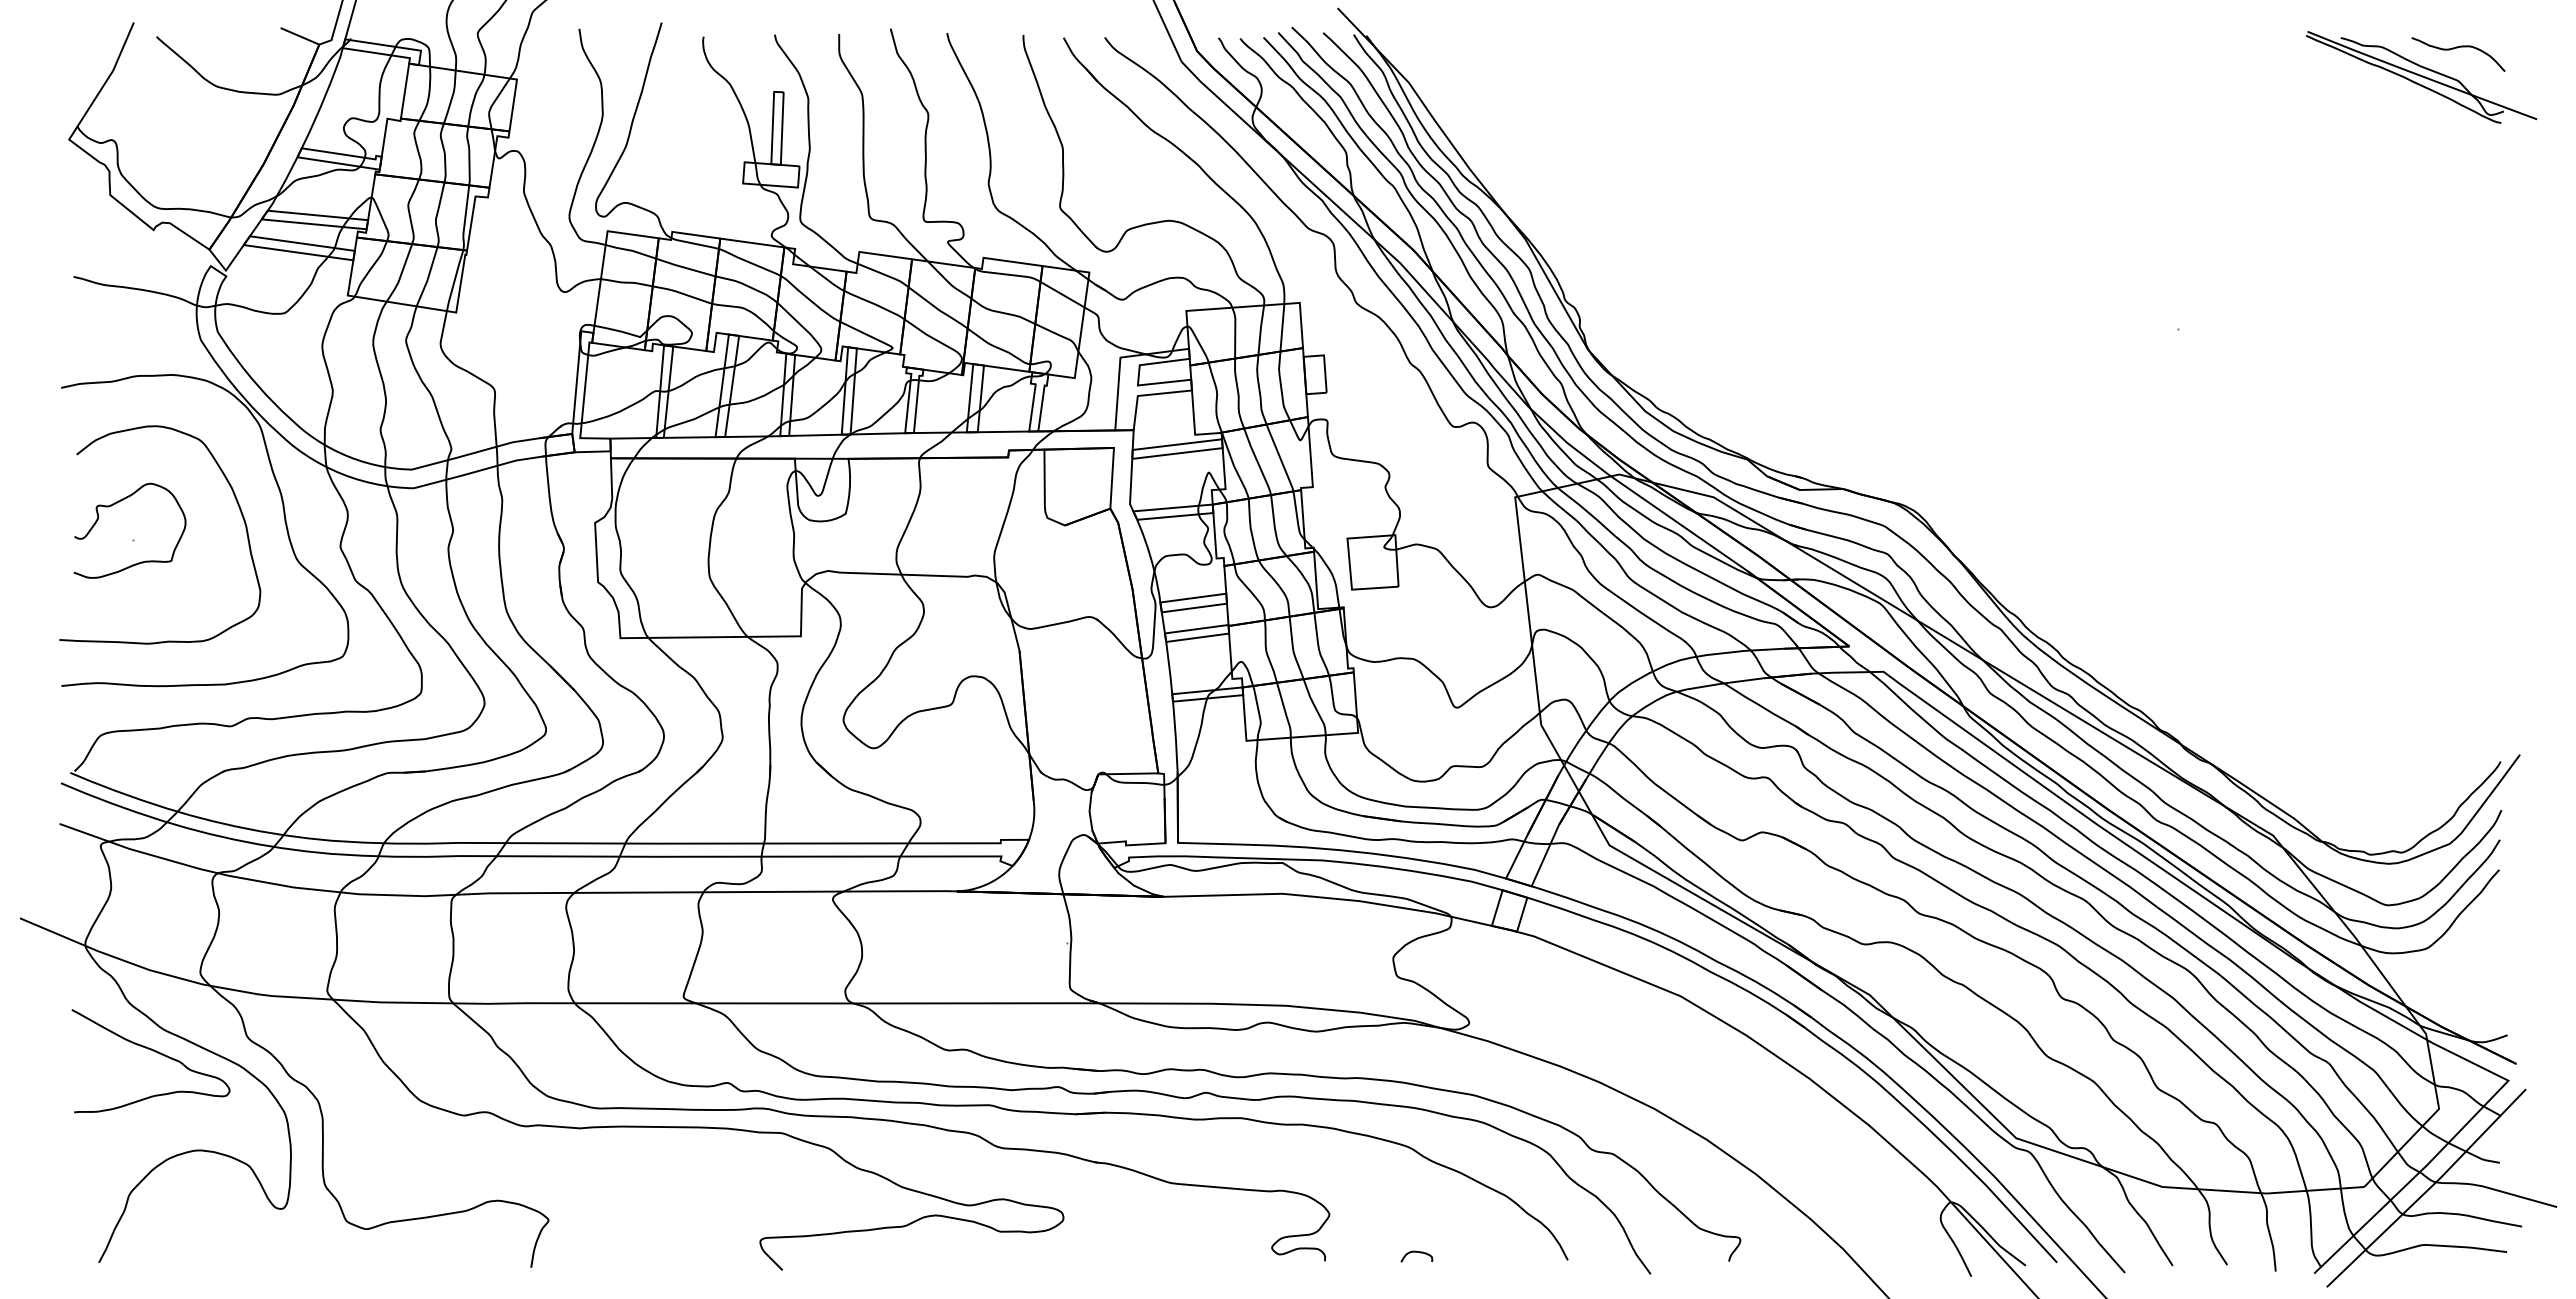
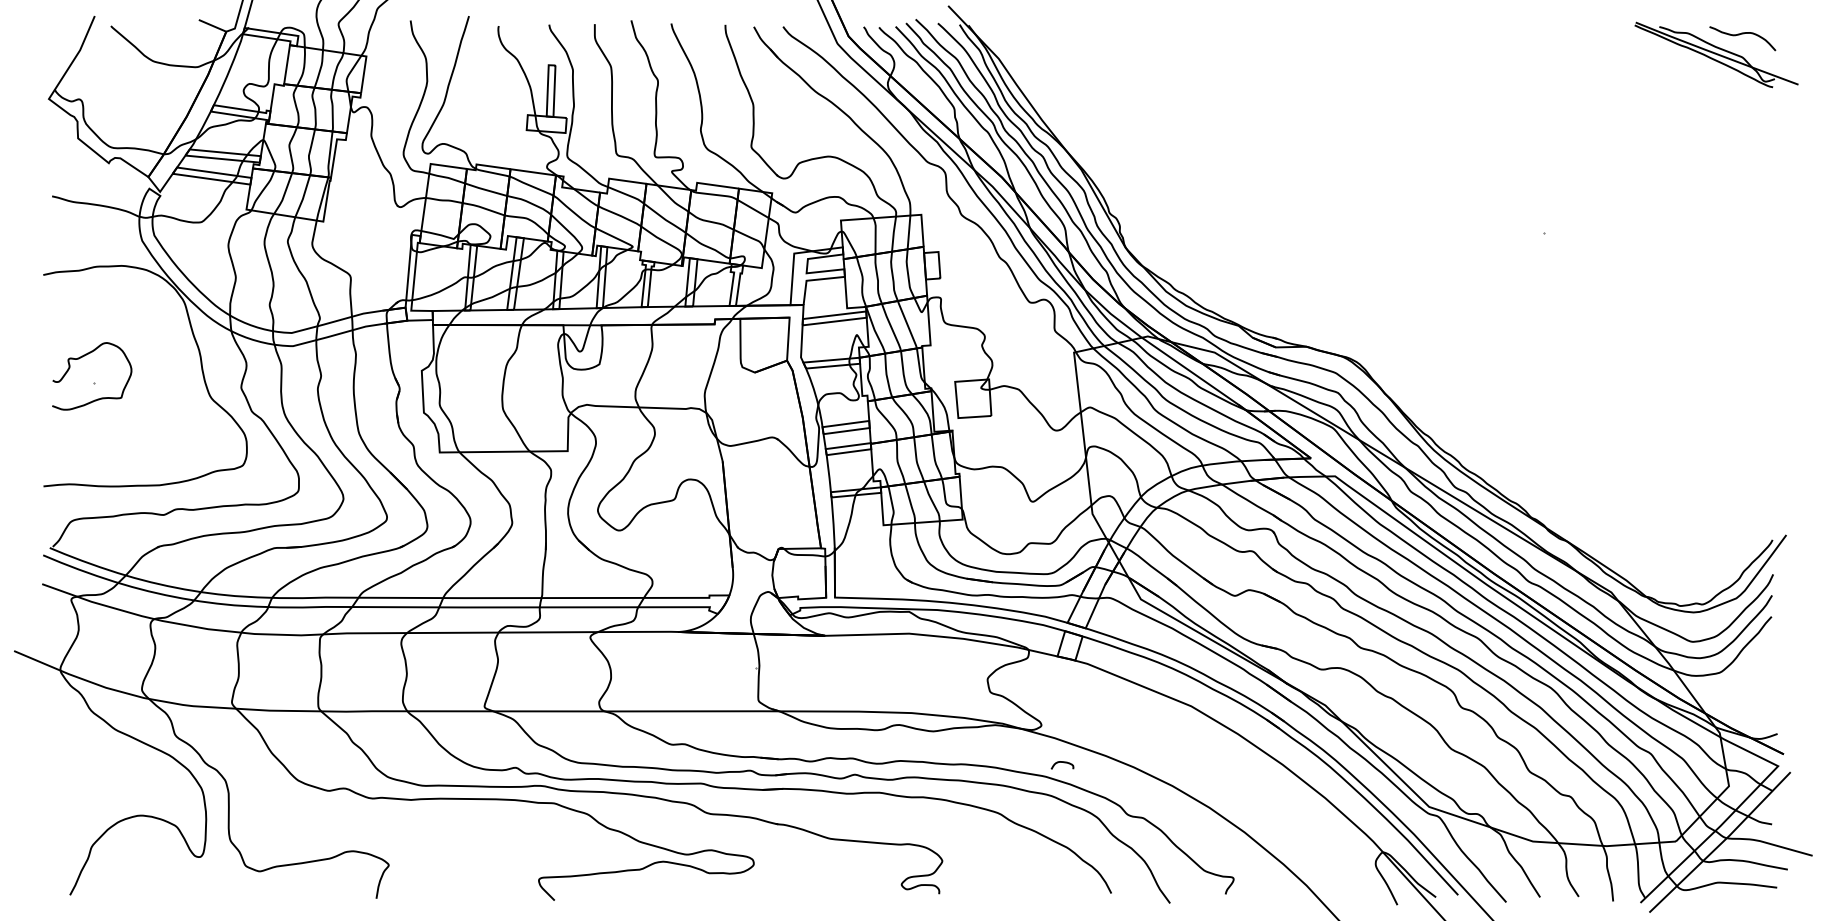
curve: (236, 502) -> (167, 356), removed
curve: (155, 1052) -> (110, 746), removed
curve: (1416, 1252) -> (1062, 762), moved

